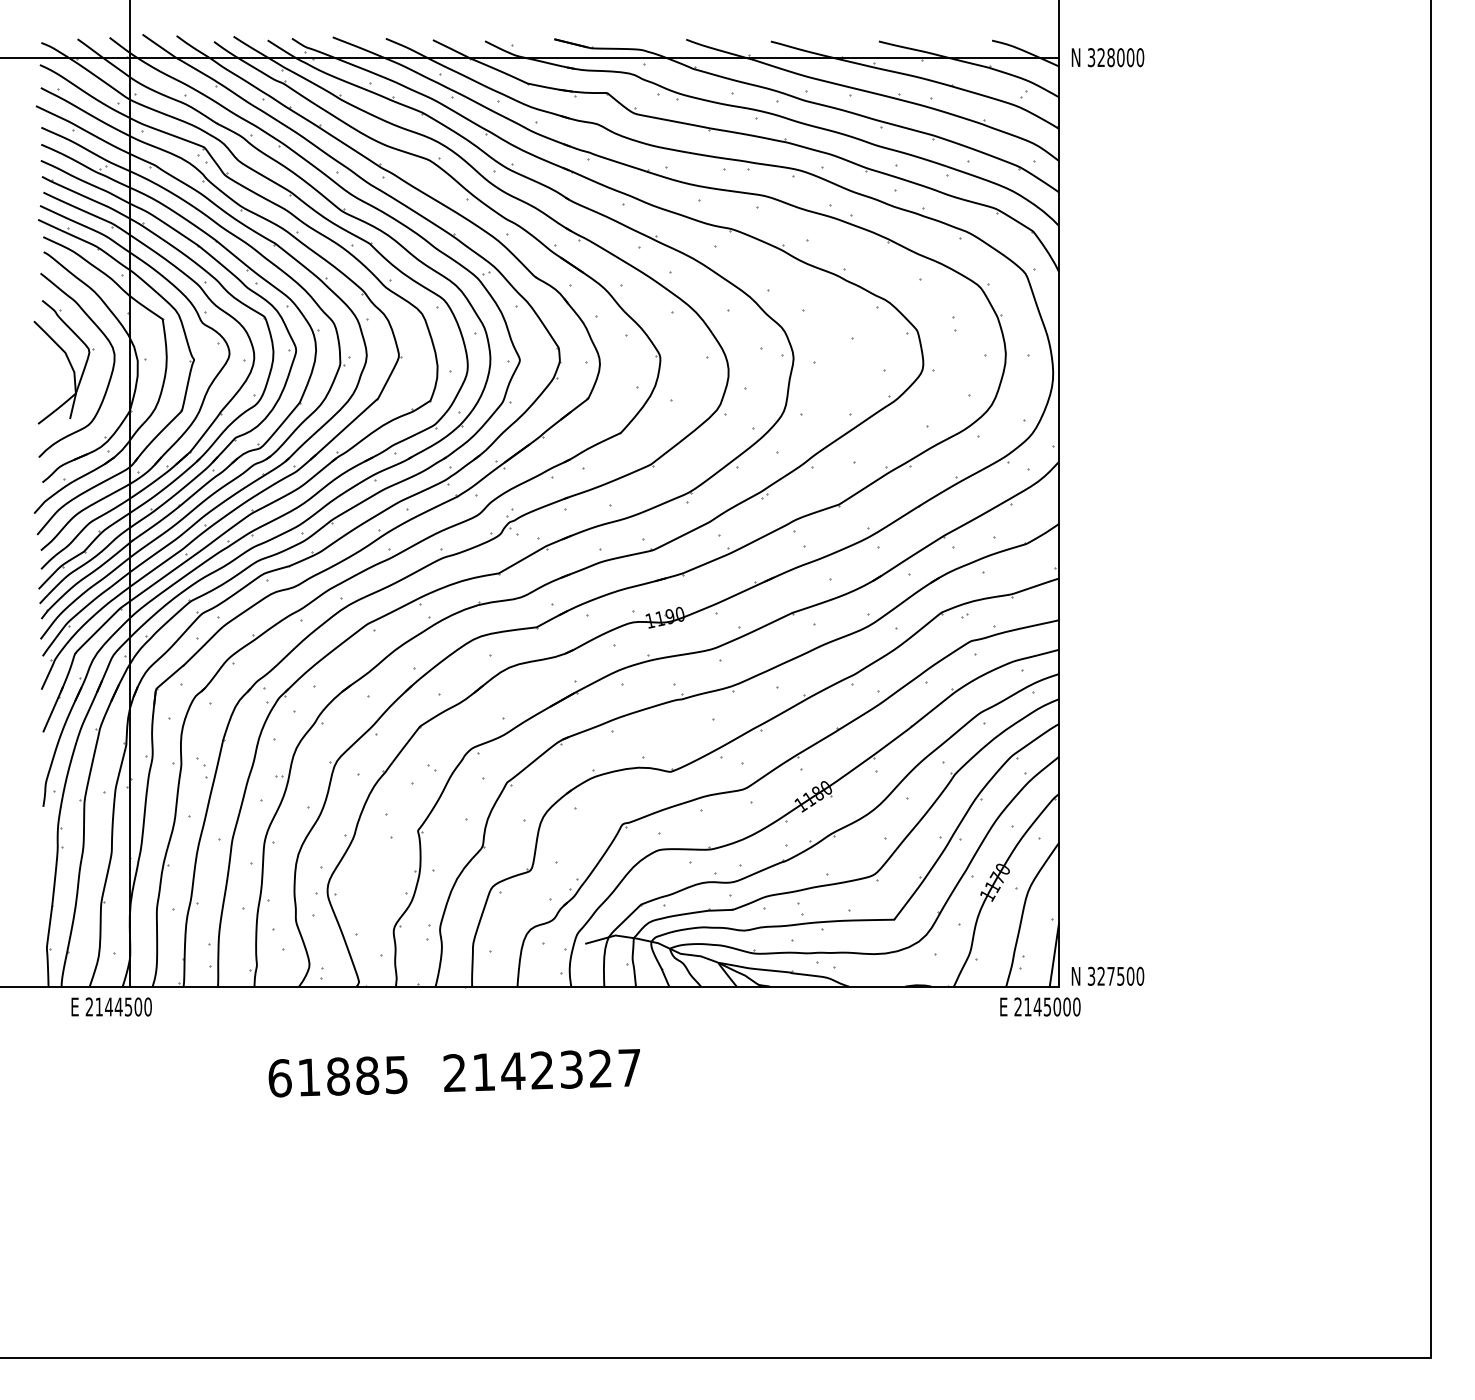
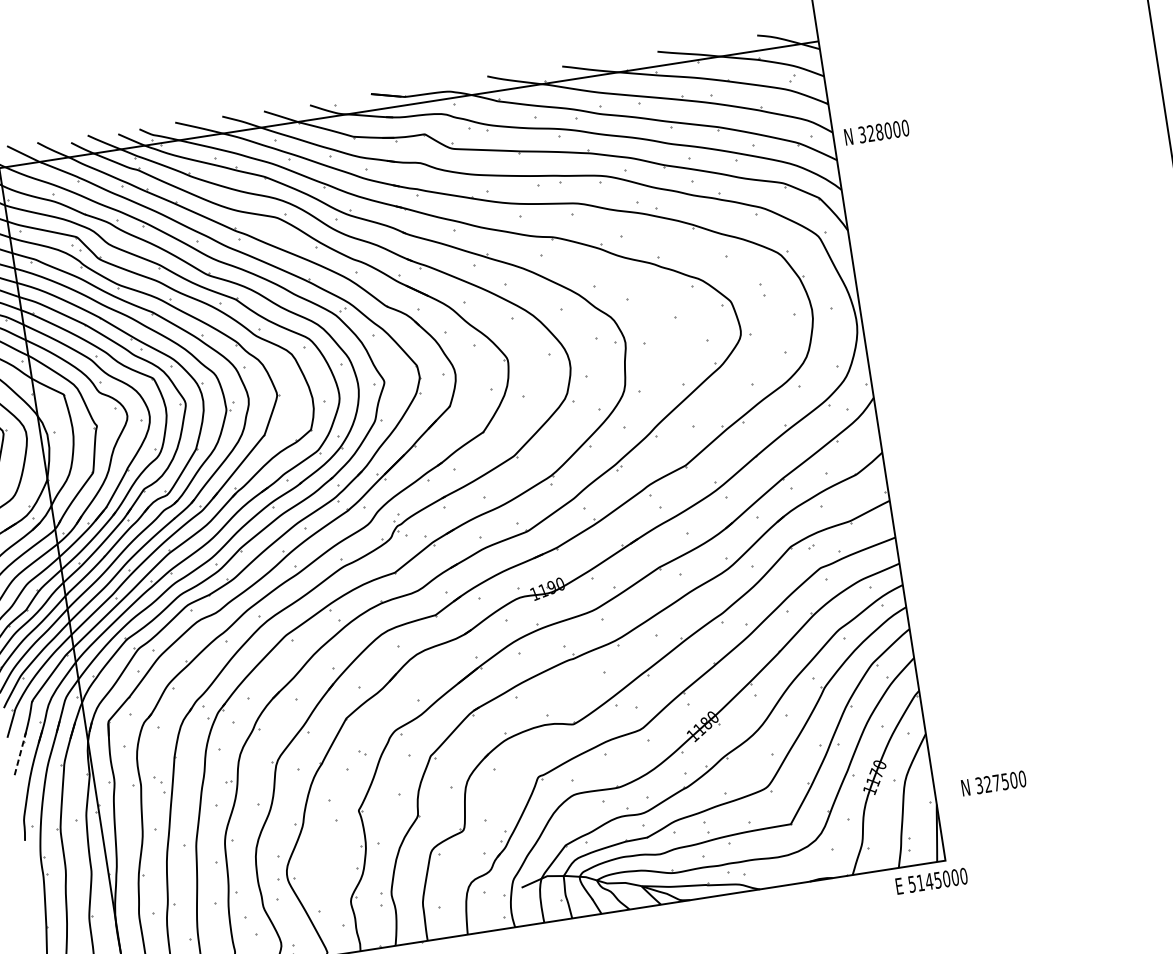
text: (1107, 57) -> (876, 132), moved
line: (53, 709) -> (20, 753), solid -> dashed
text: (1107, 975) -> (993, 782), moved
text: (1017, 1006) -> (911, 883), 2145000 -> 5145000

